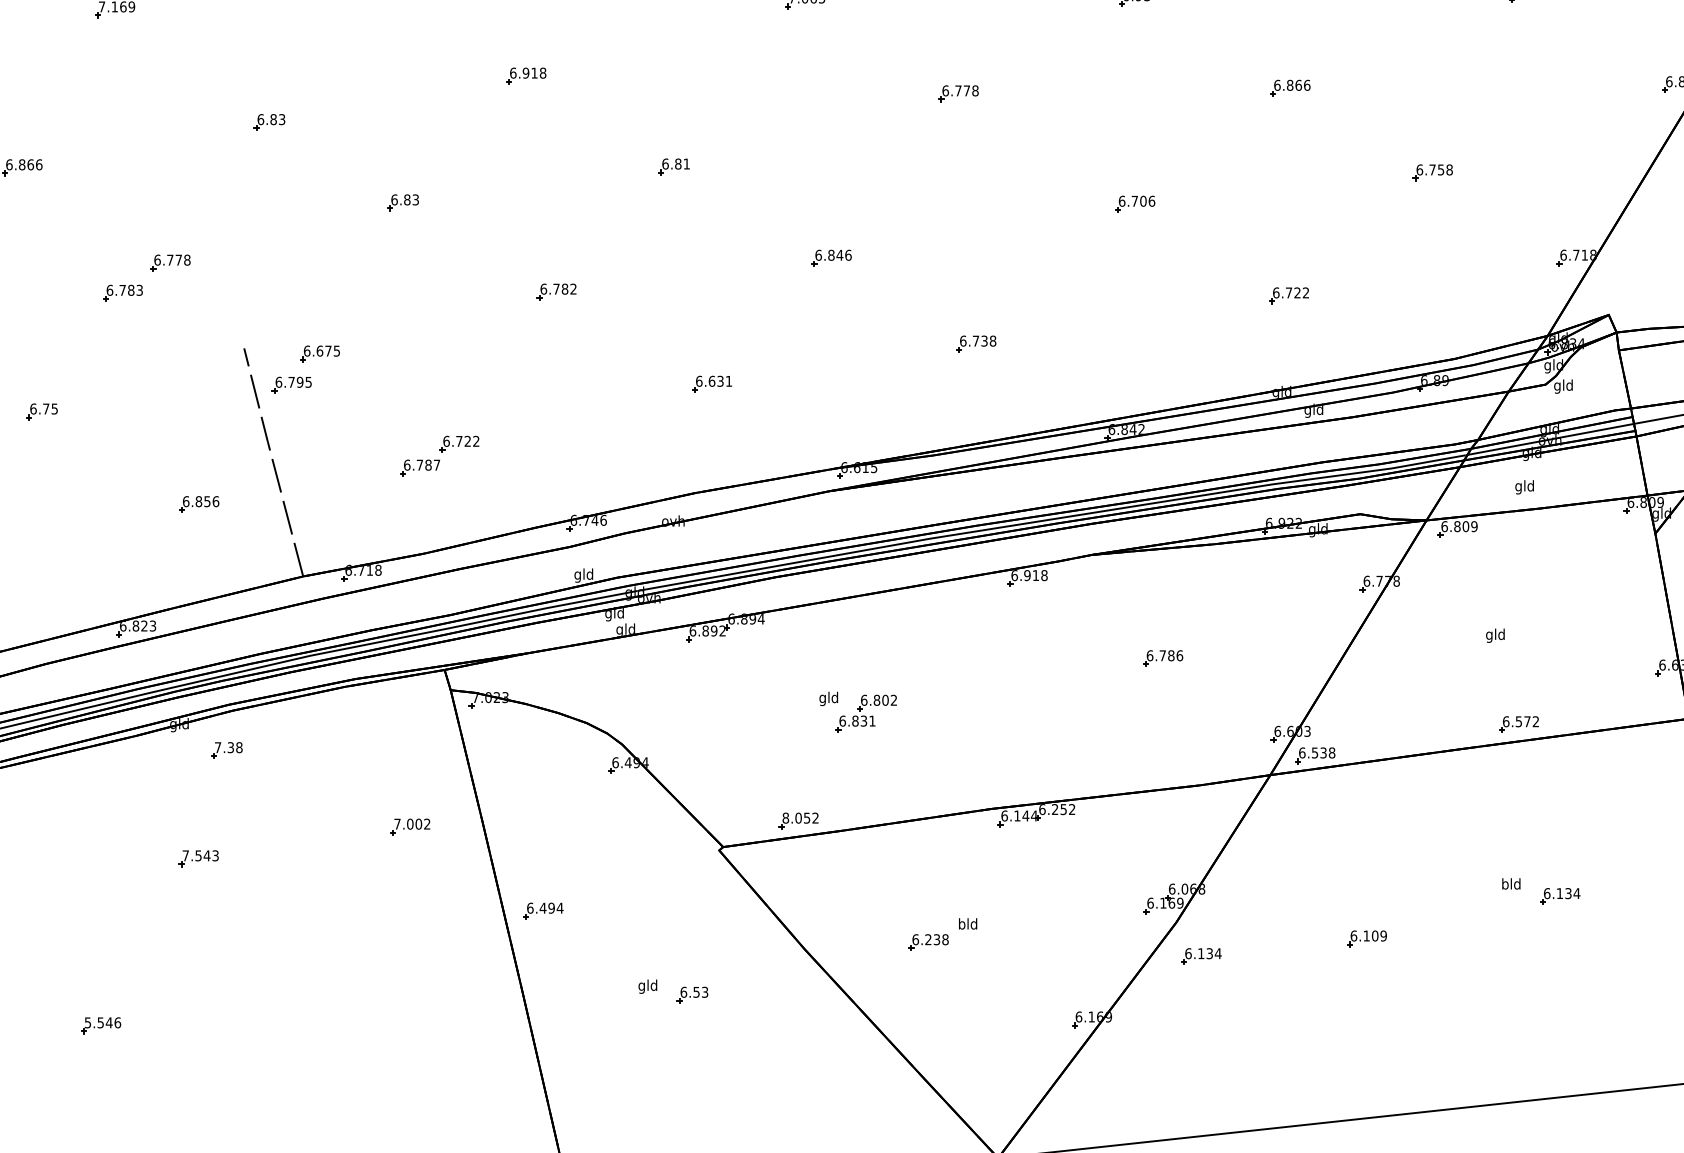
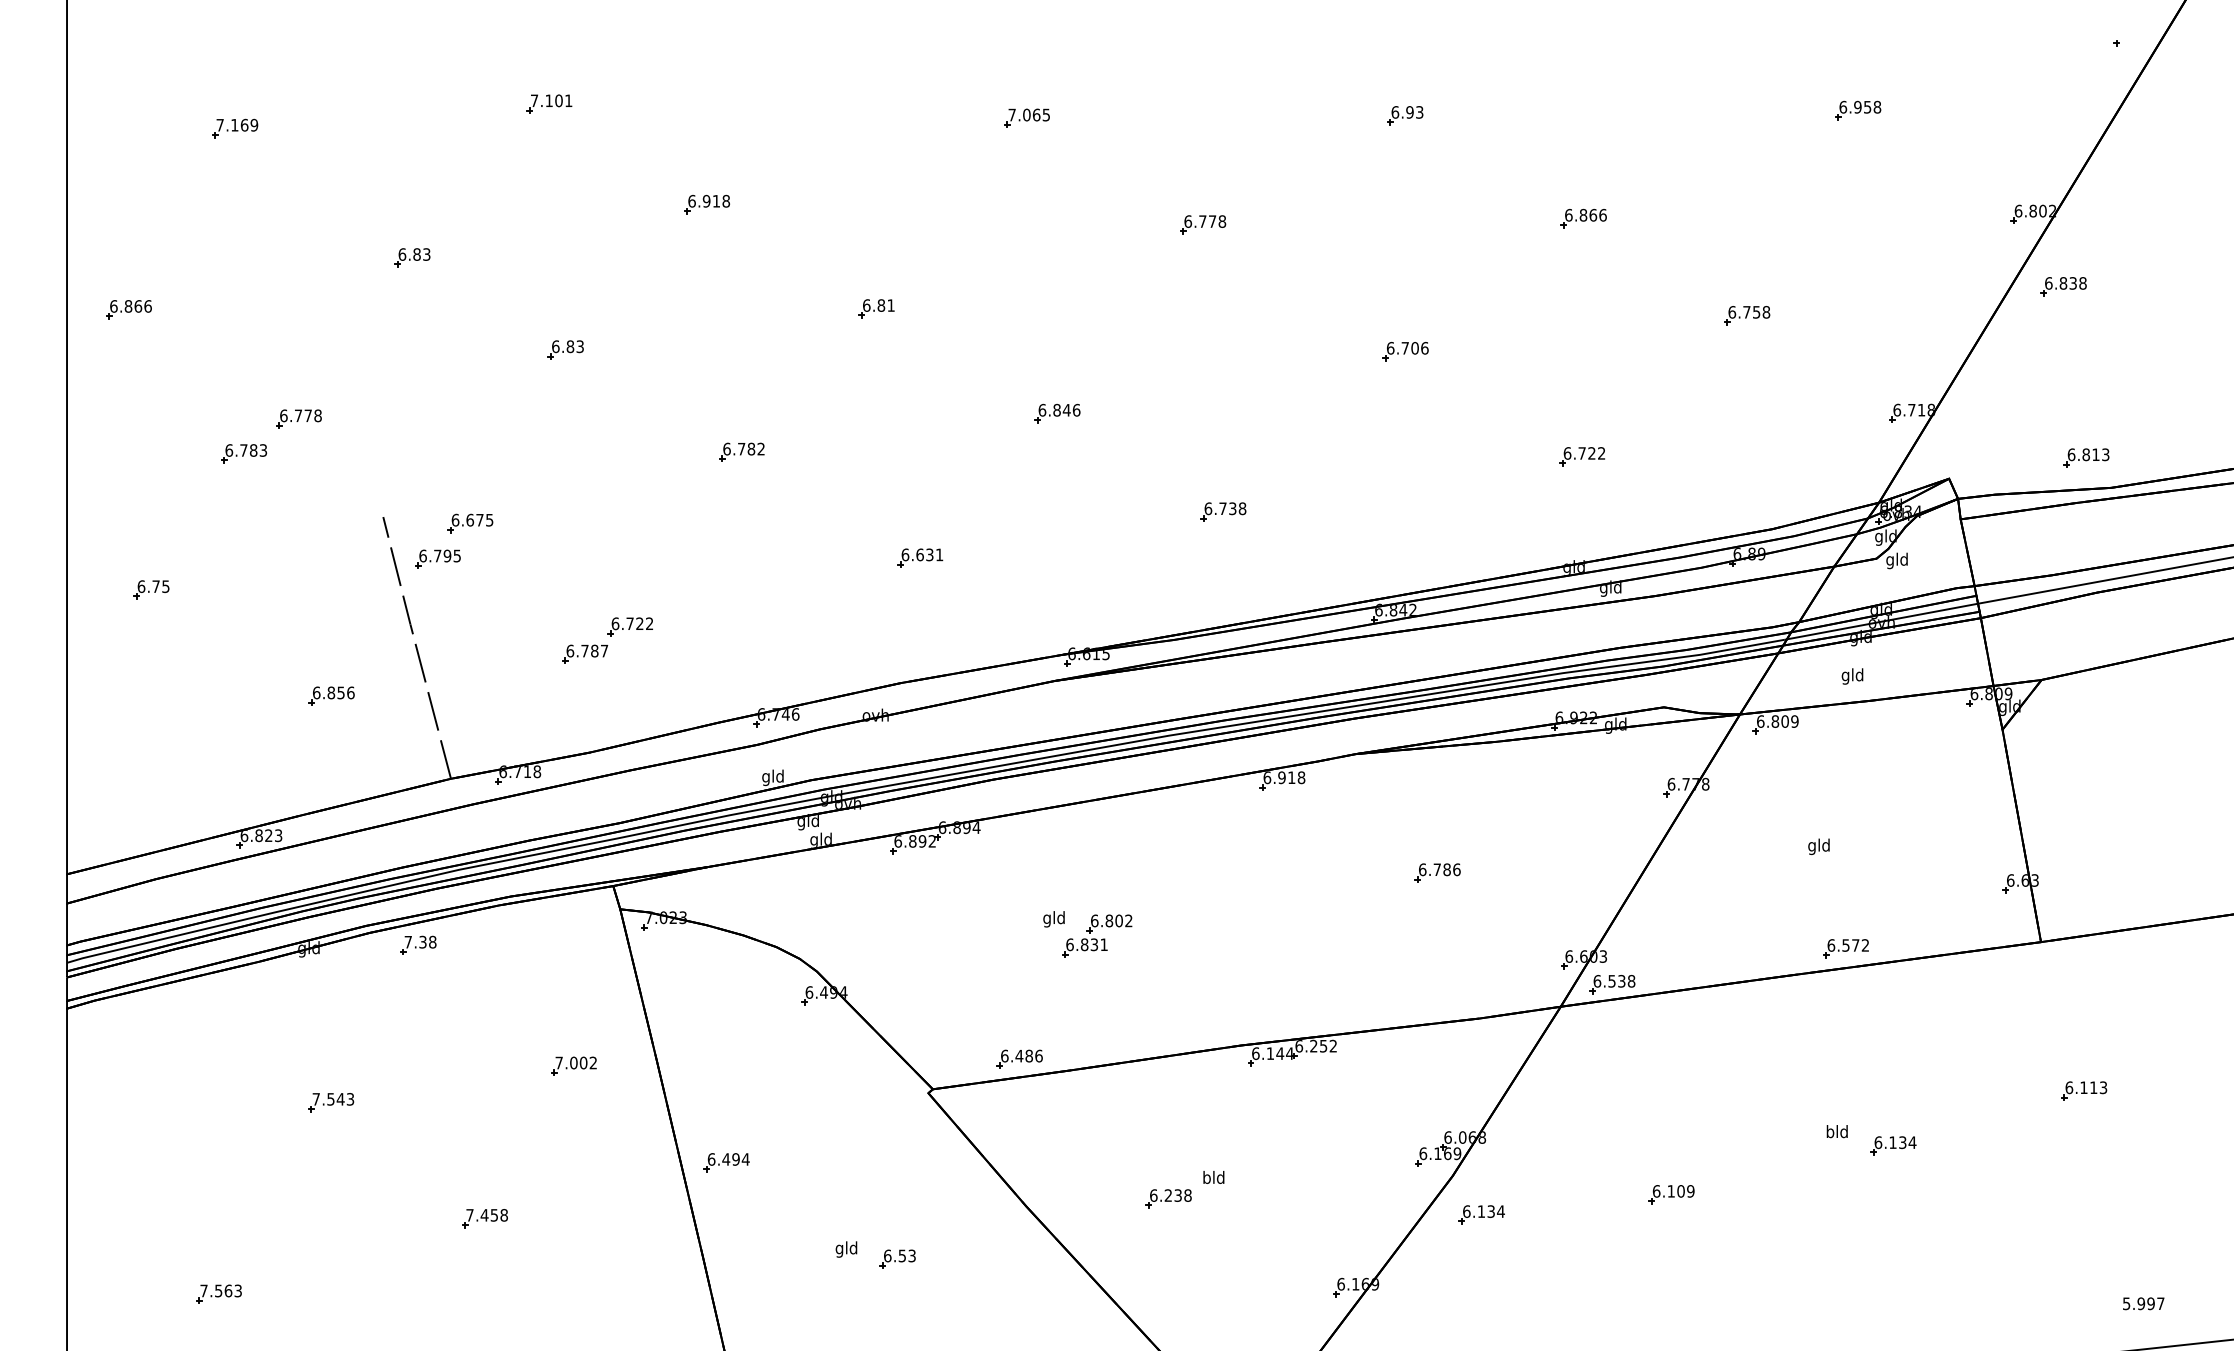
part: (226, 749) -> (418, 944), moved
text: (800, 817) -> (1021, 1055), 8.052 -> 6.486
part: (332, 959) -> (484, 1218), added
text: (103, 1022) -> (221, 1290), 5.546 -> 7.563

